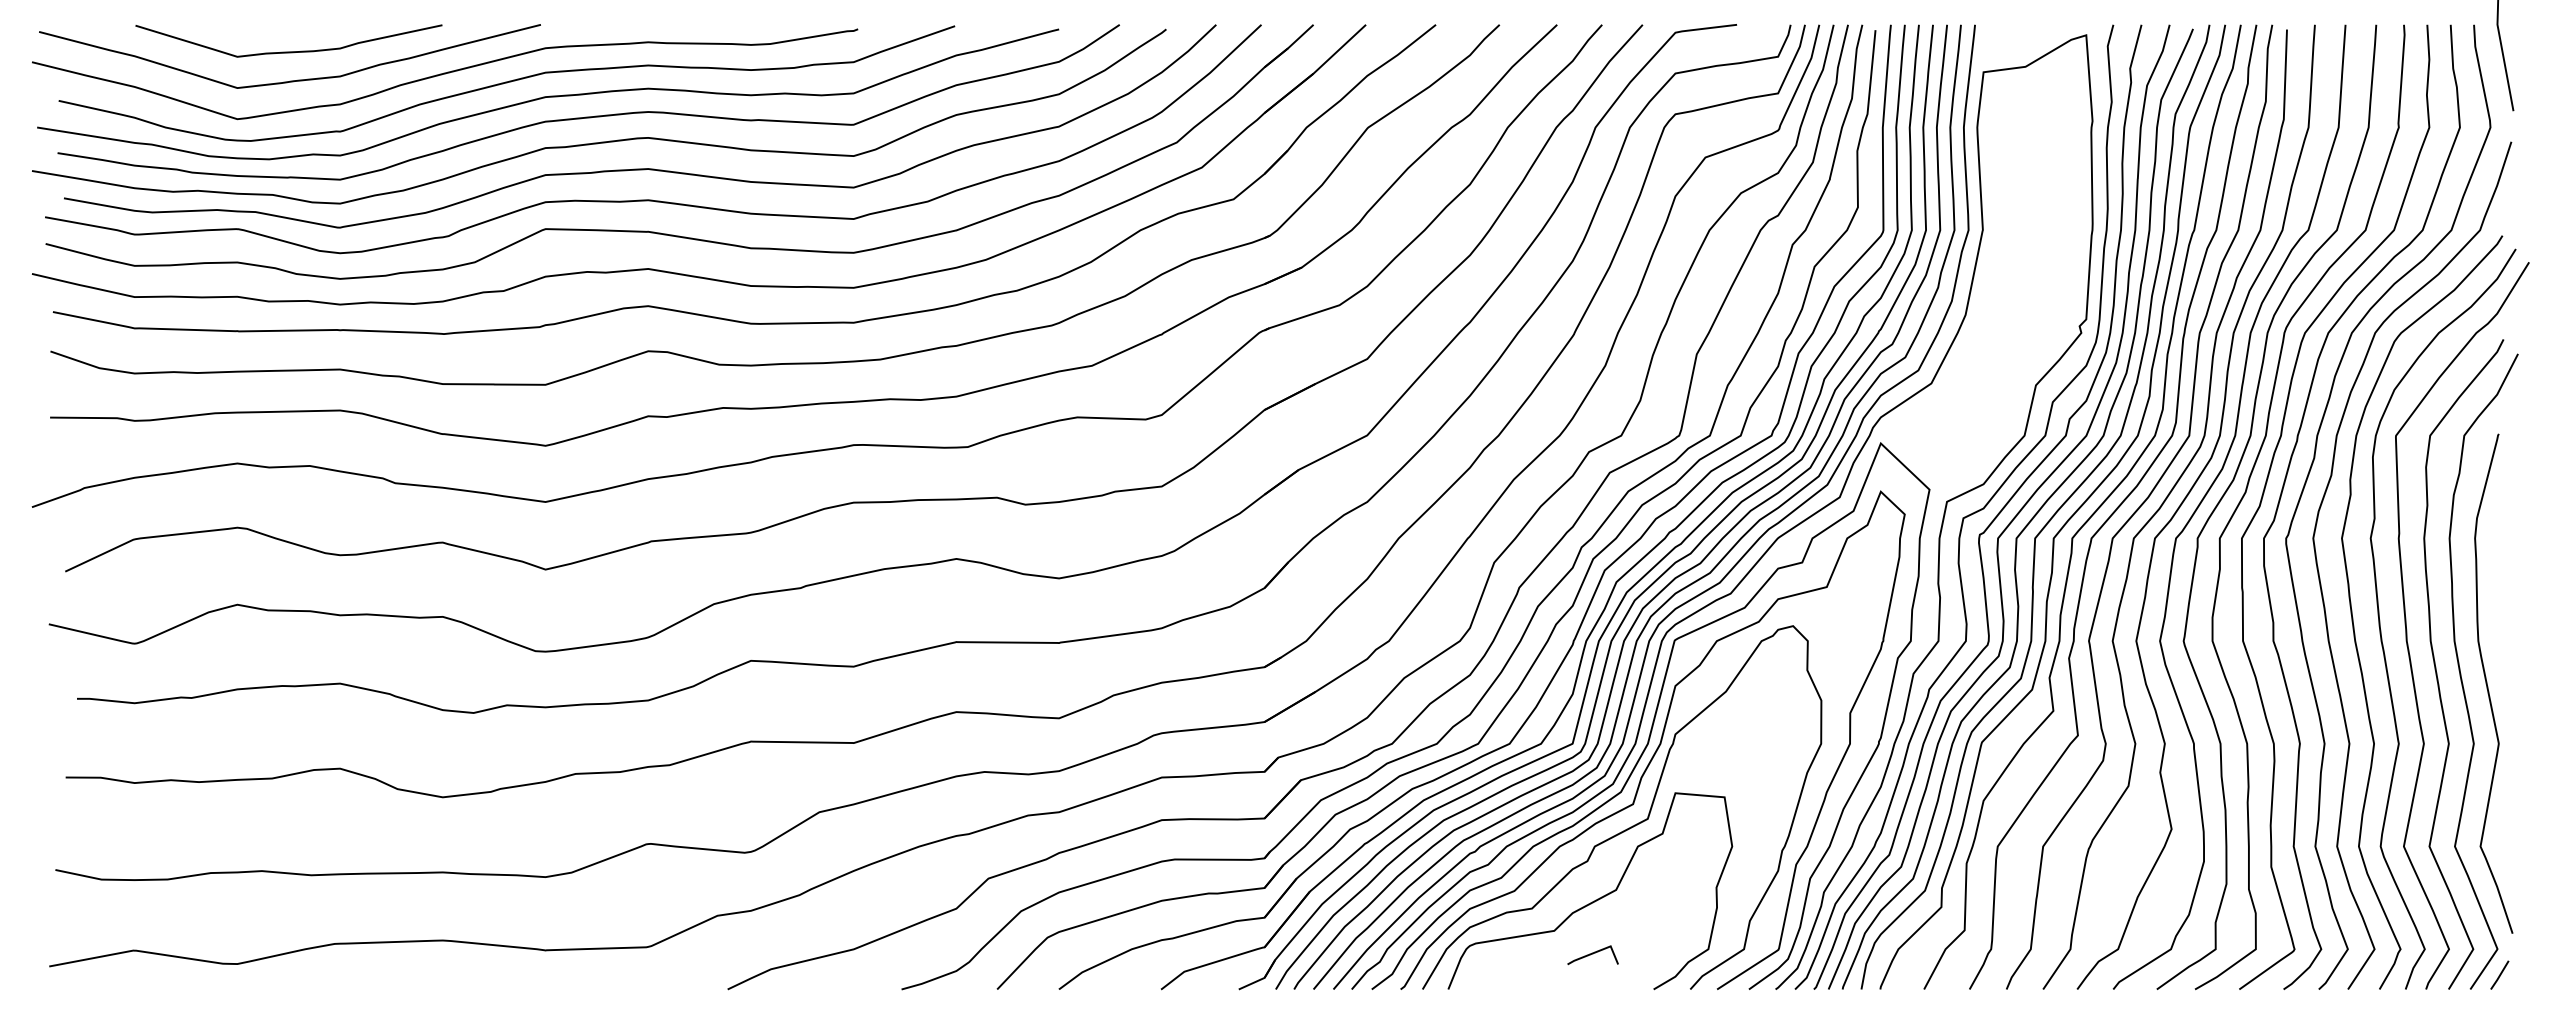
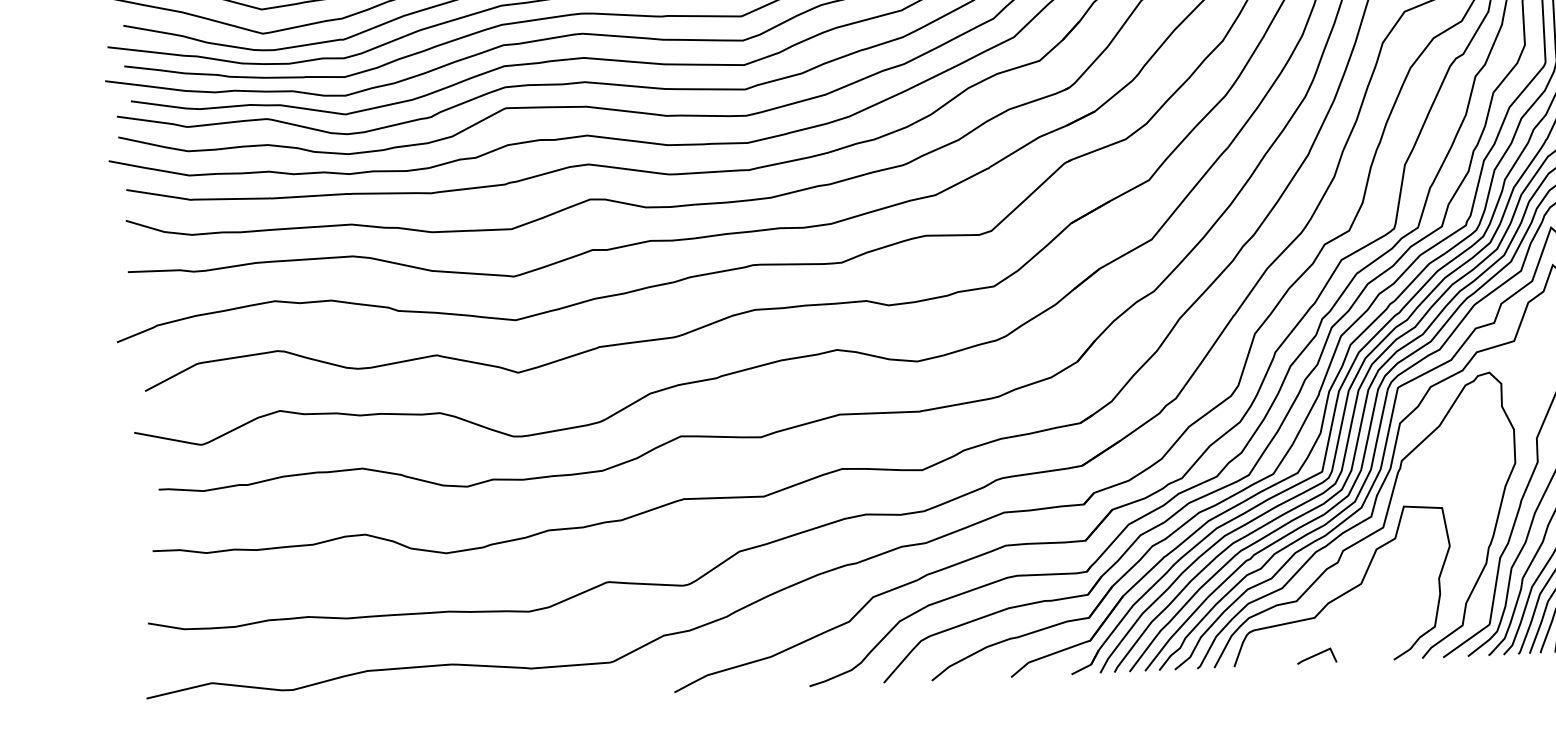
line: (1592, 954) -> (1316, 655), moved

